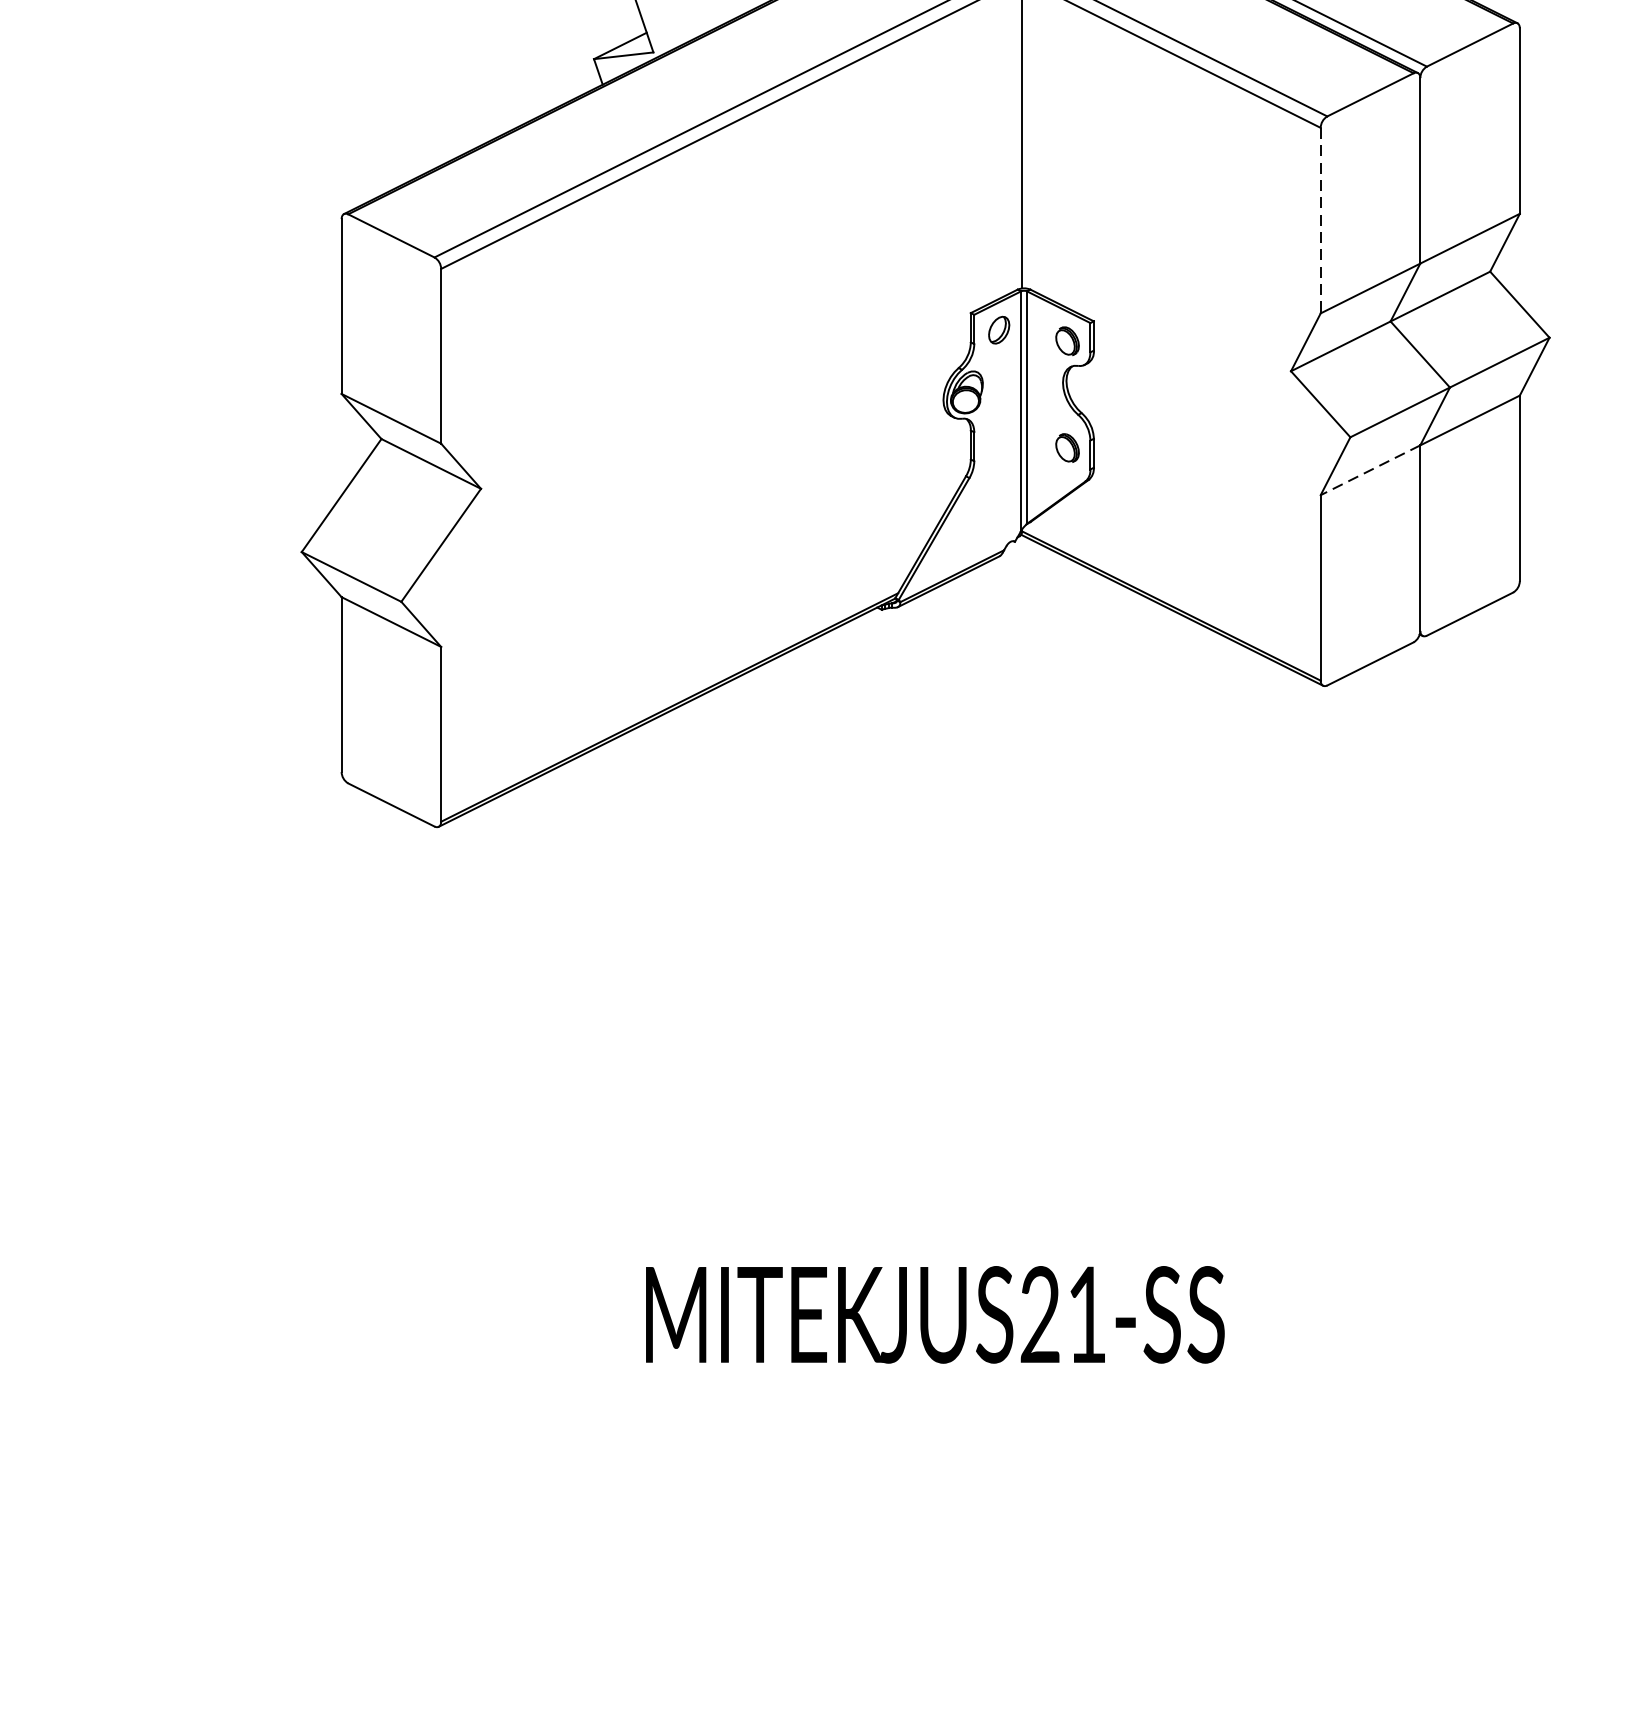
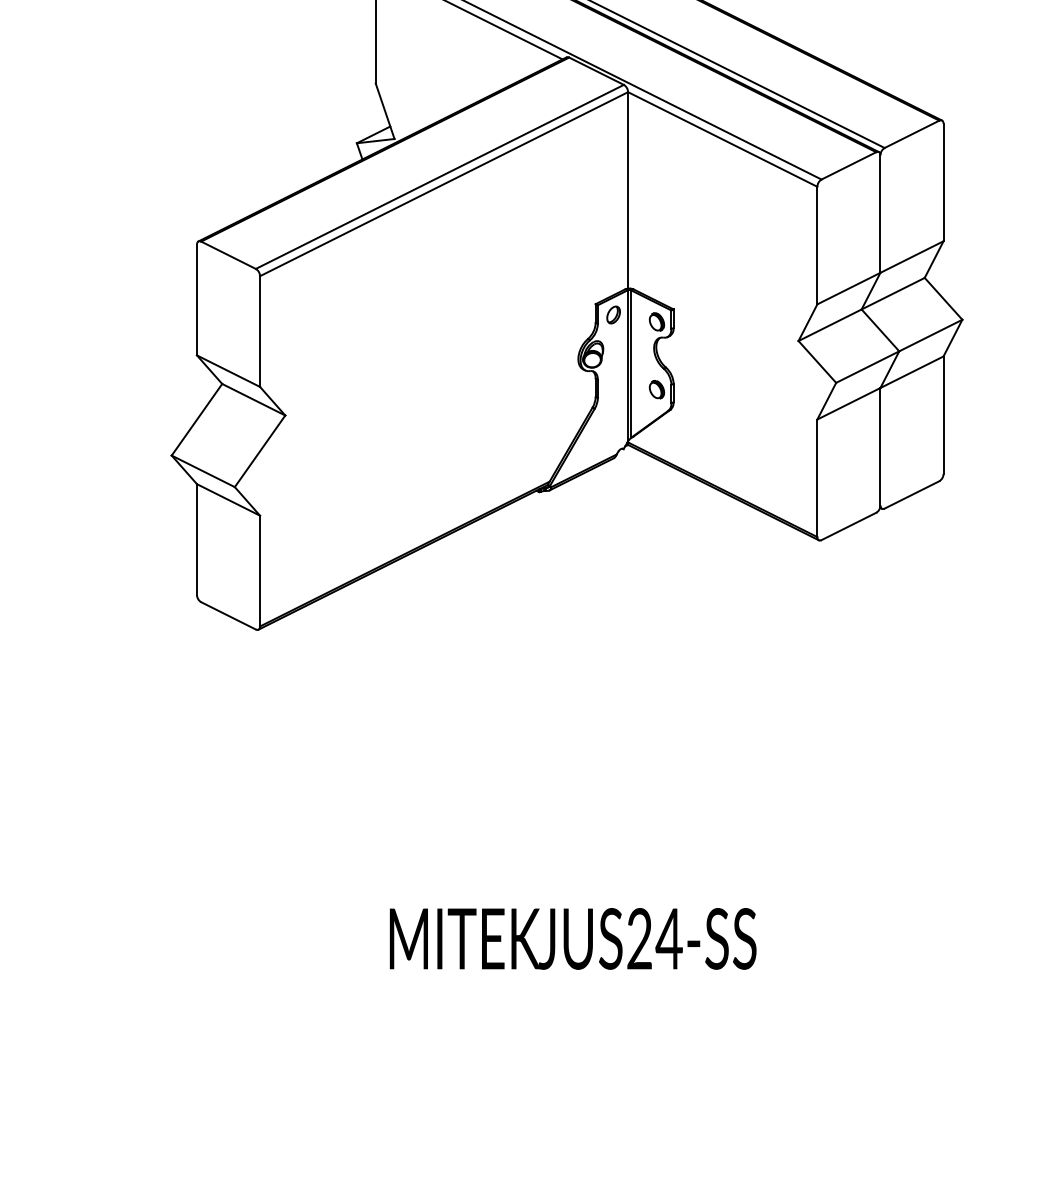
line: (1320, 220) -> (817, 245), dashed -> solid
line: (1369, 471) -> (848, 404), dashed -> solid
text: (1085, 1314) -> (668, 938), JUS21-SS -> JUS24-SS

